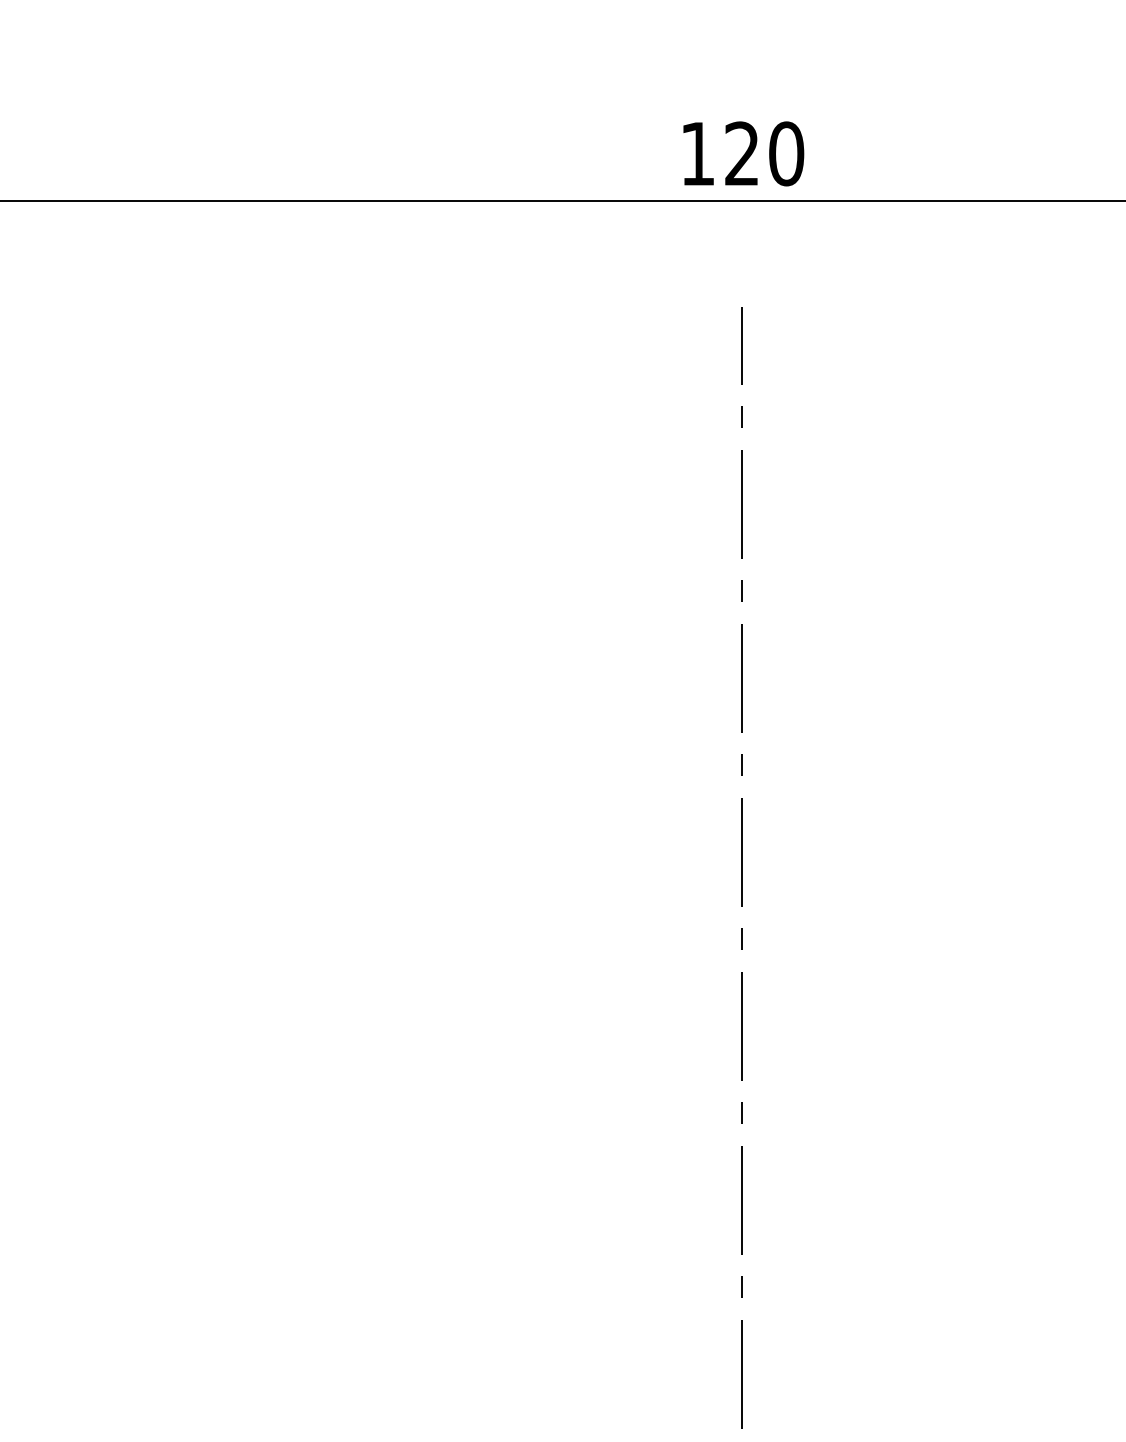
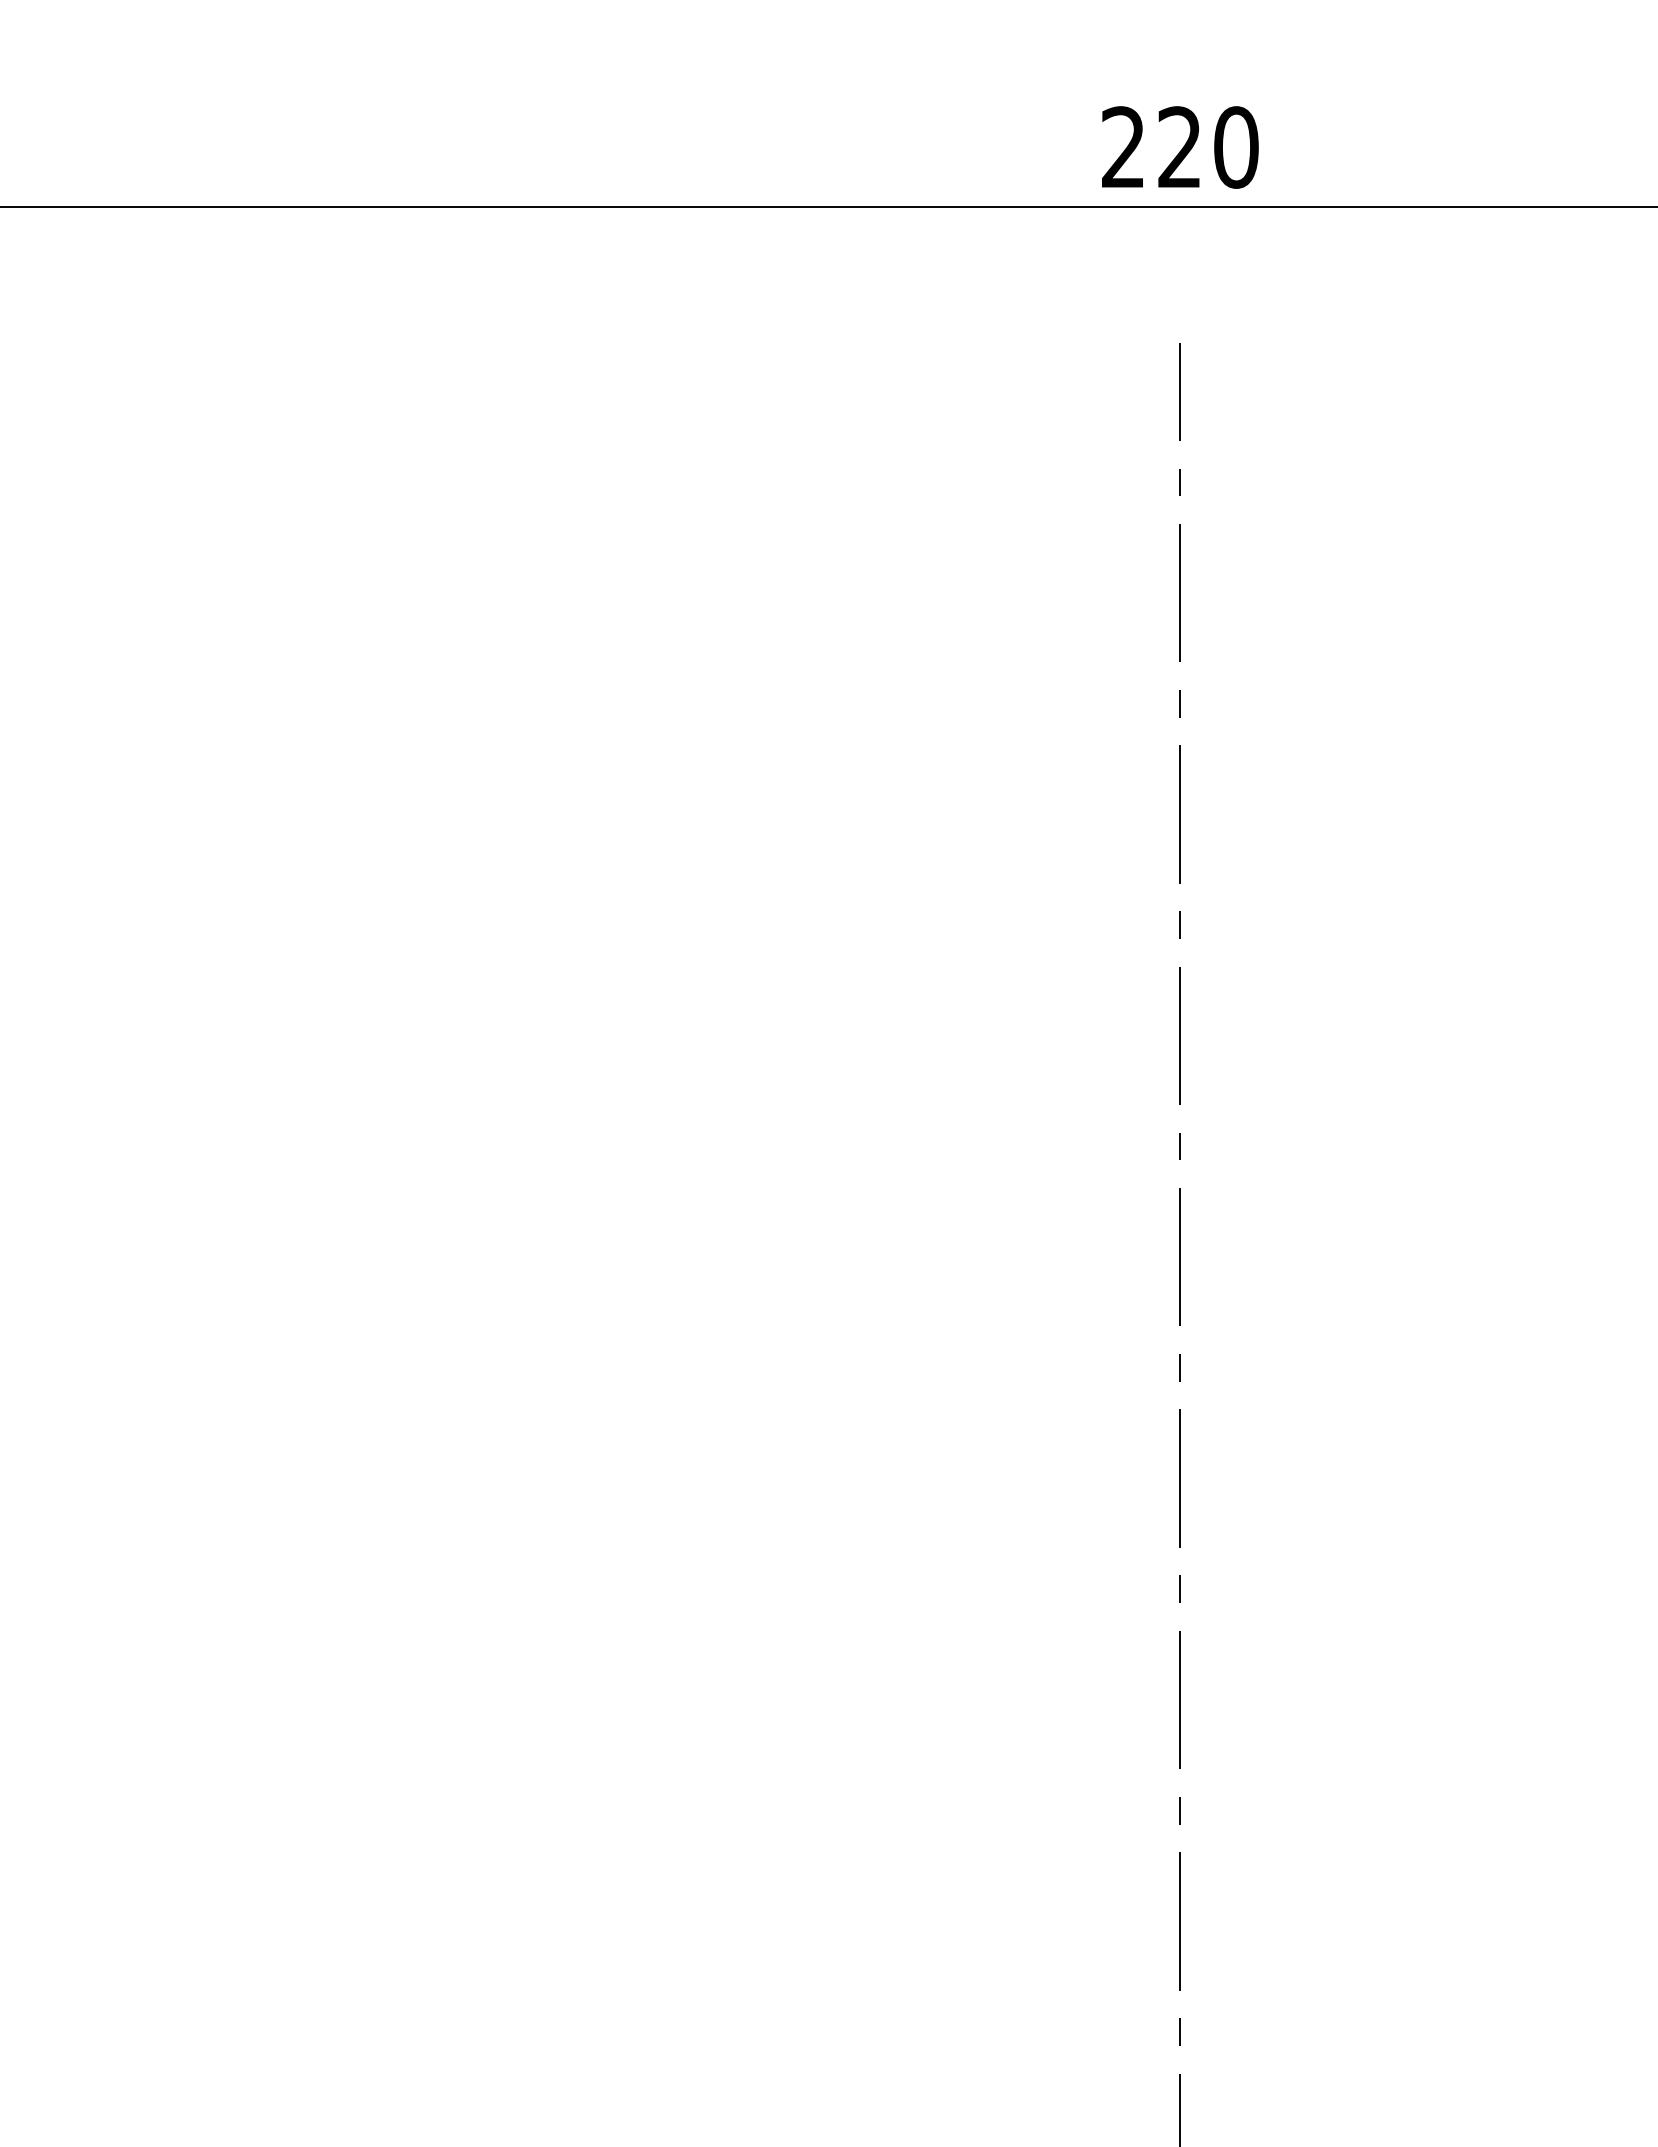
text: (697, 153) -> (1122, 146), 120 -> 220

